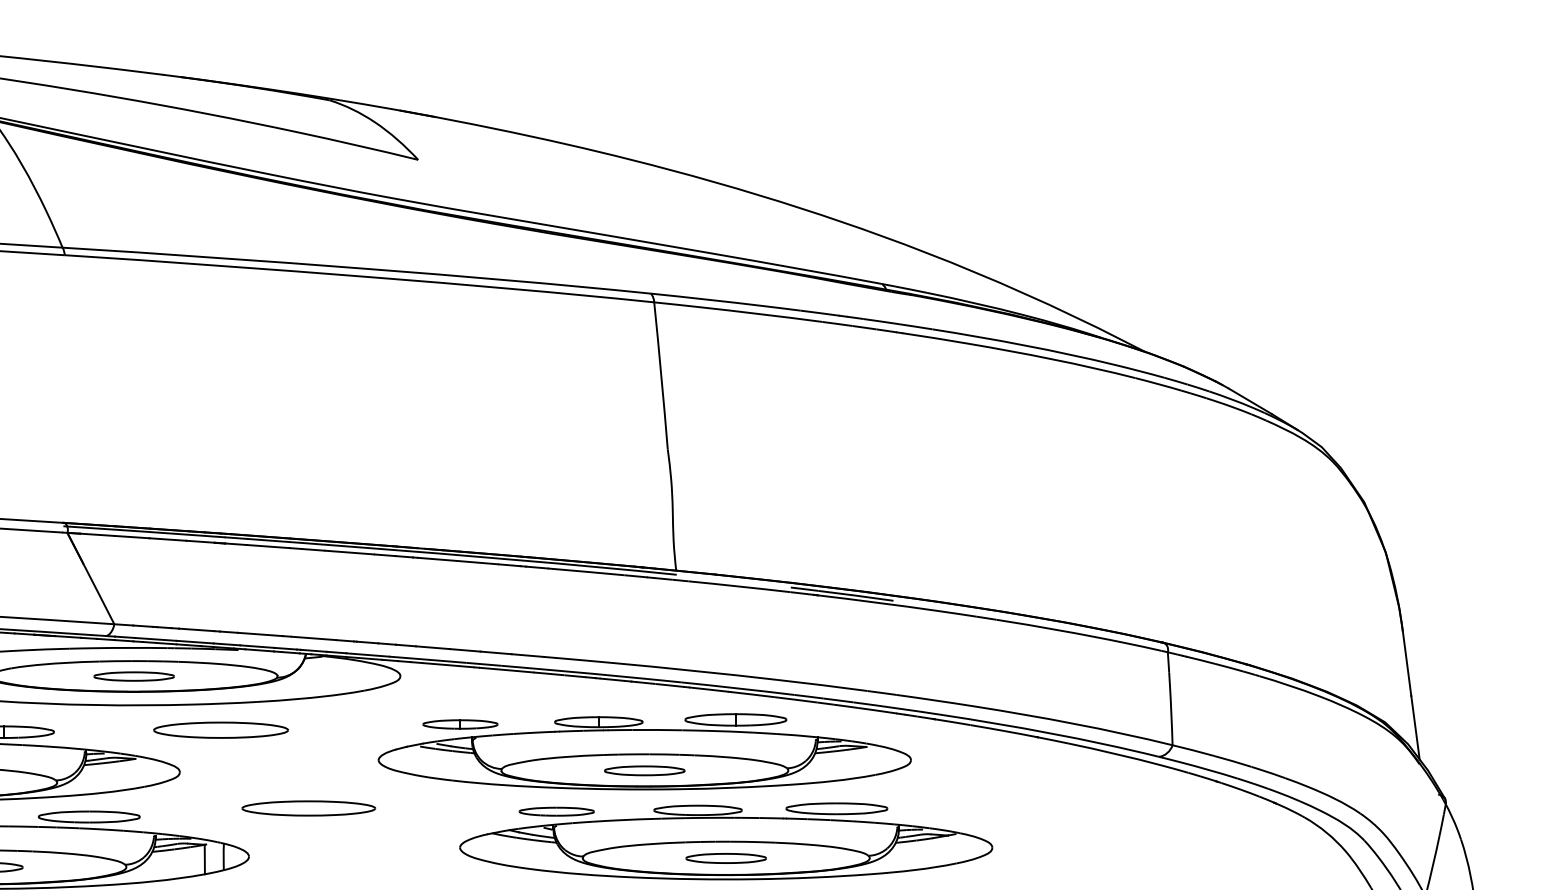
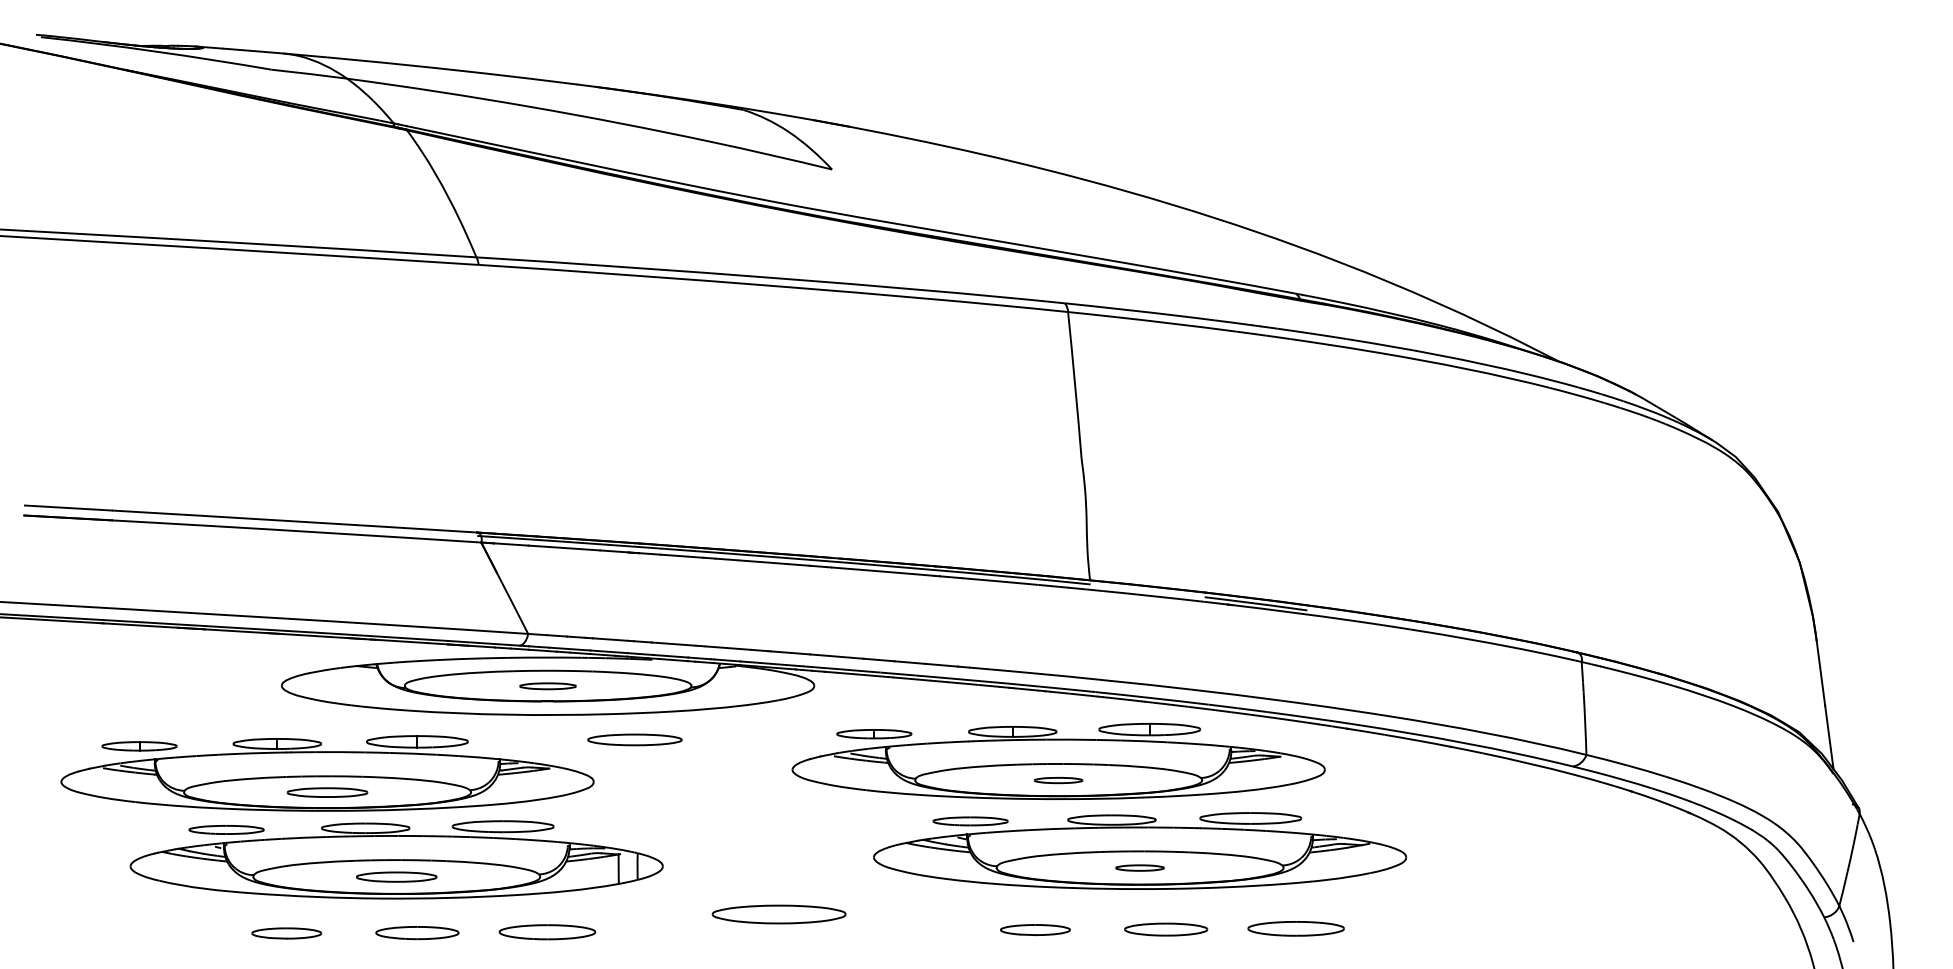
part: (133, 676) -> (547, 686), size x0.7
part: (220, 729) -> (634, 739), size x0.7
part: (644, 770) -> (1058, 780), size x0.6
part: (308, 808) -> (722, 818), removed
part: (725, 857) -> (1139, 867), size x0.6

